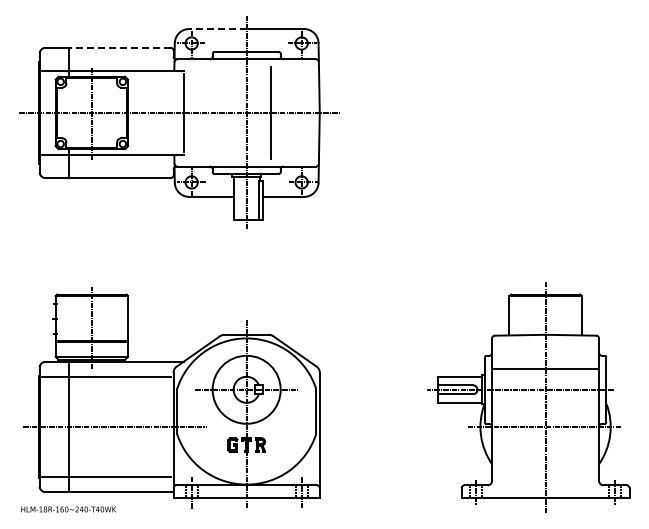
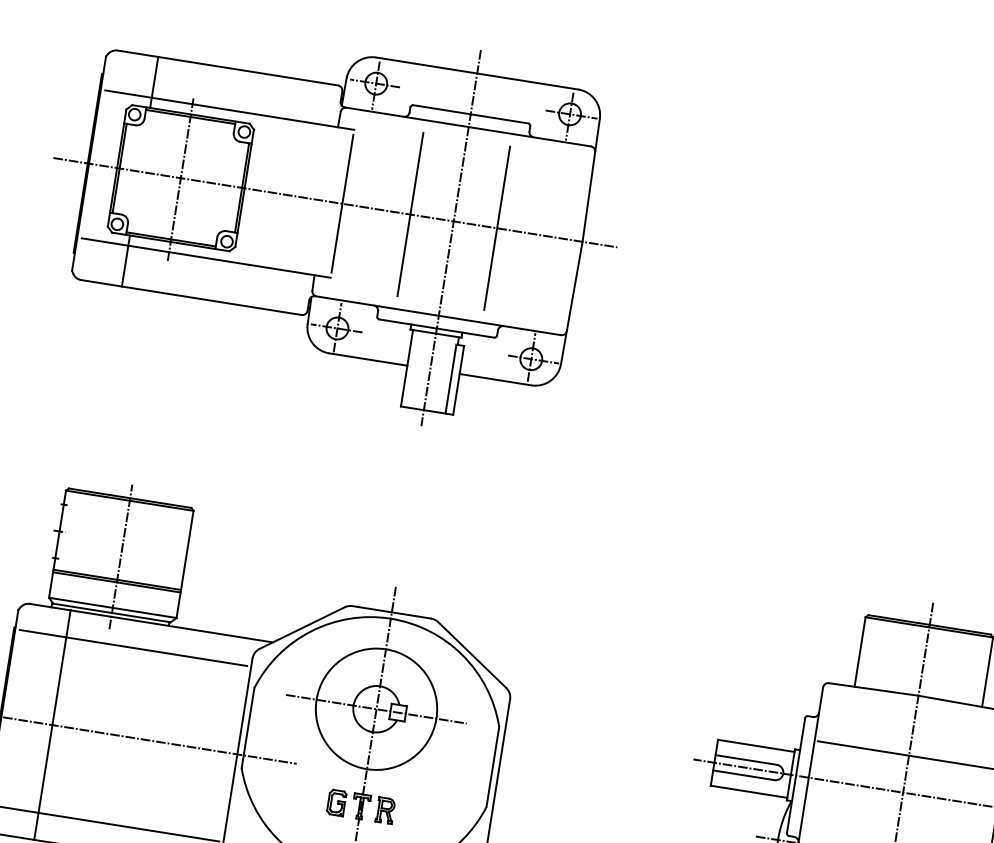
line: (217, 29) -> (425, 66), dashed -> solid
line: (119, 47) -> (247, 70), dashed -> solid
line: (222, 112) -> (411, 213), added

